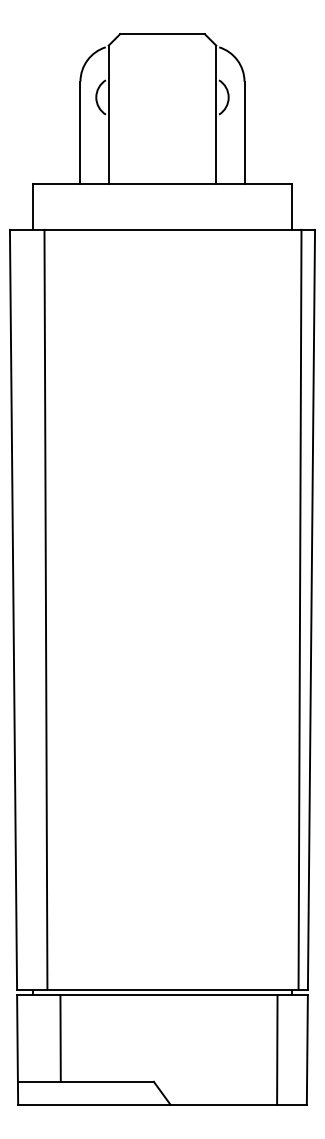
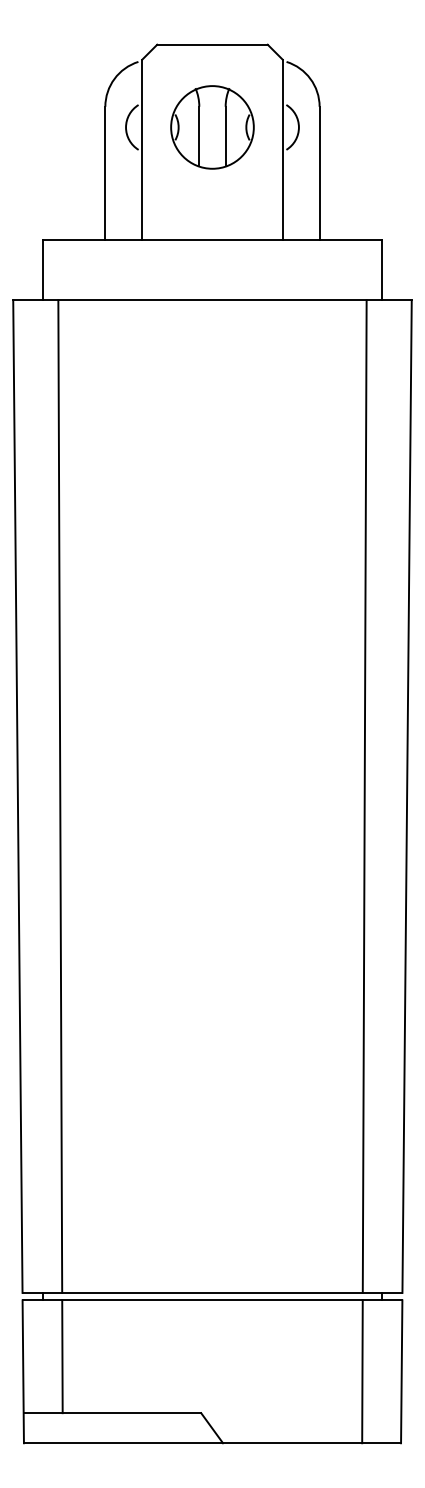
part: (162, 96) -> (212, 126), added
line: (299, 609) -> (364, 796), moved
line: (60, 1038) -> (62, 1356), moved

